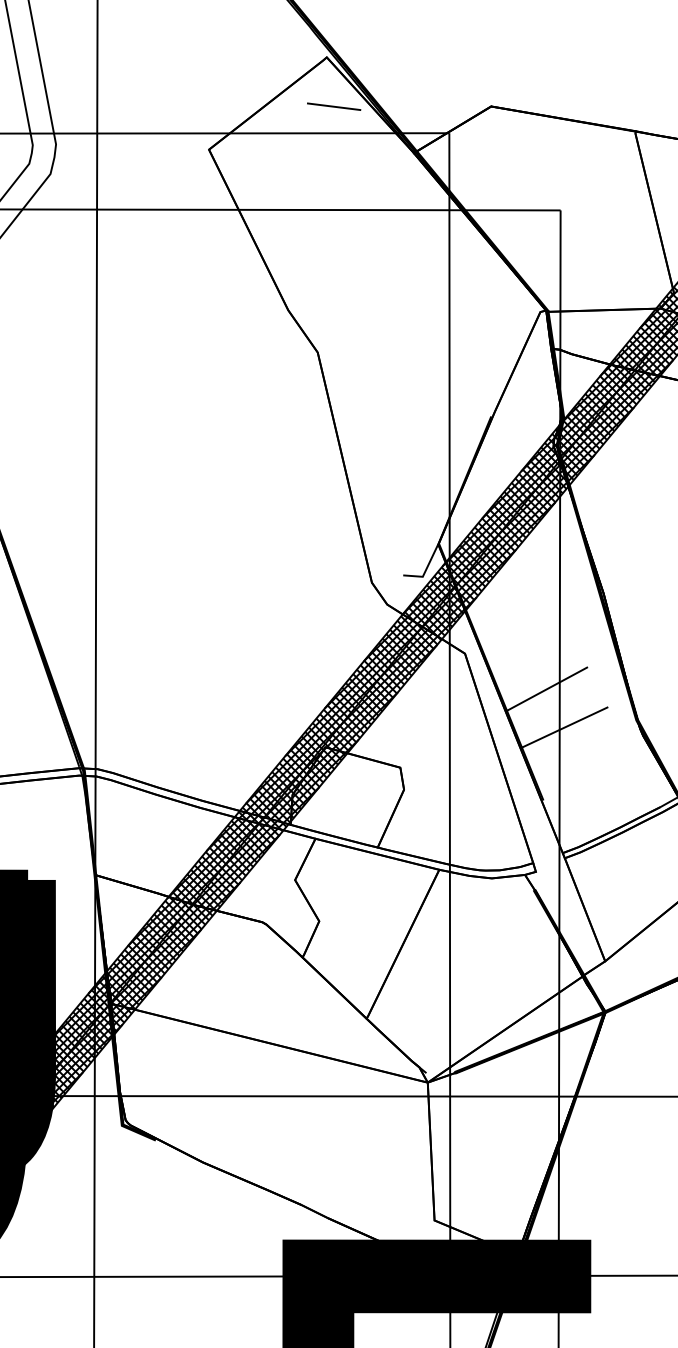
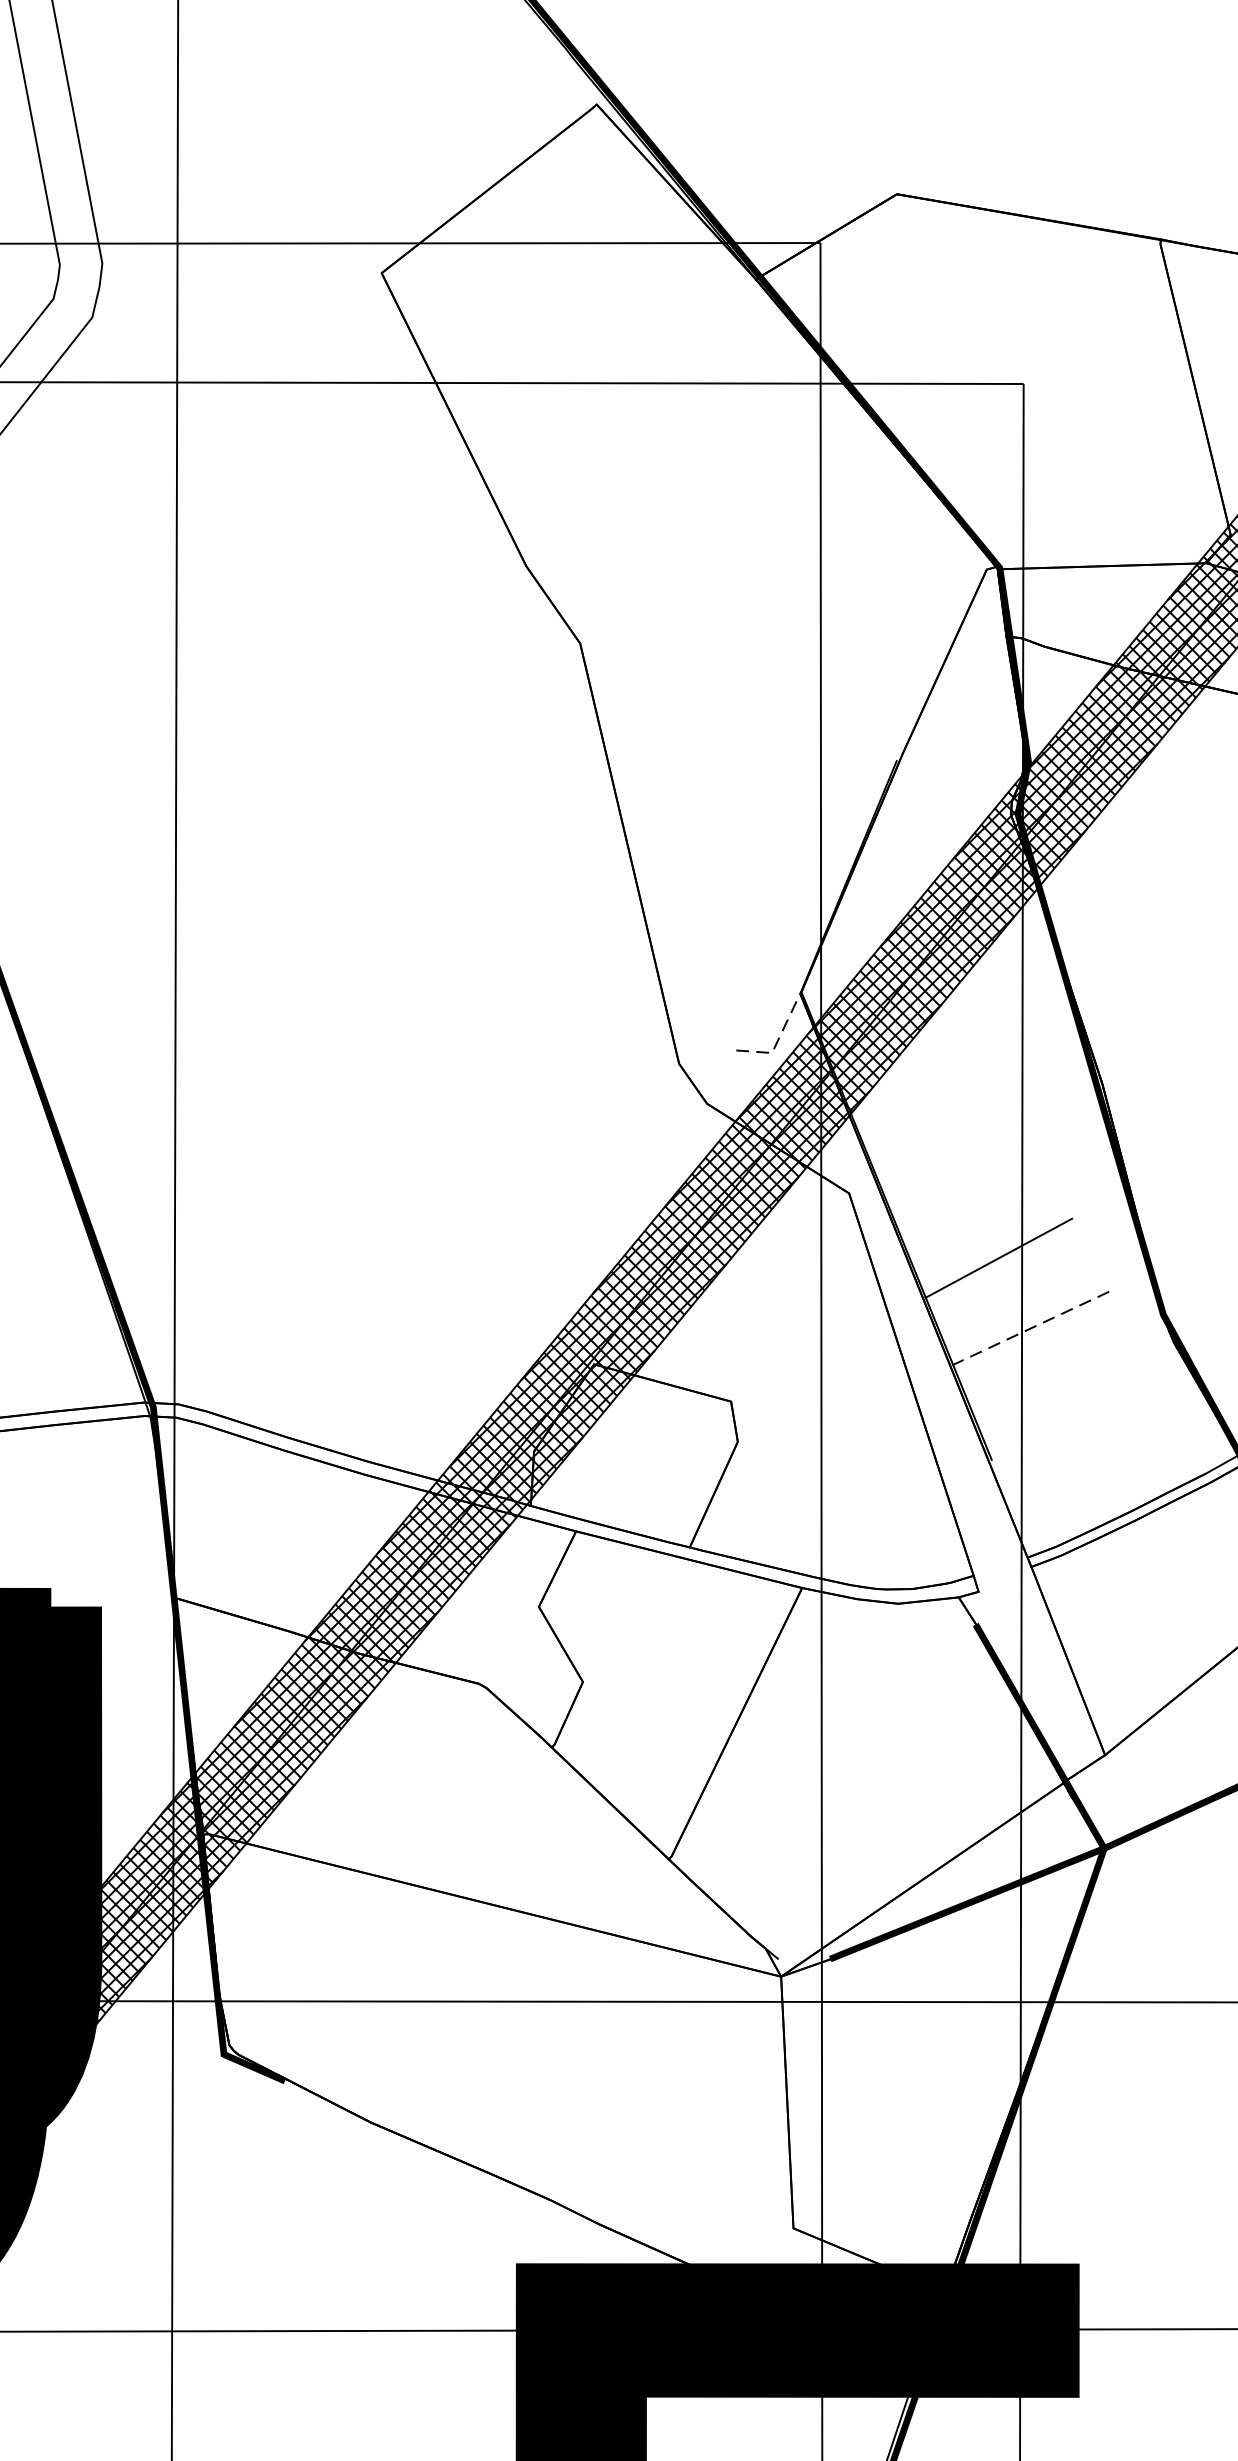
line: (334, 106) -> (610, 194), removed
line: (426, 568) -> (778, 1037), solid -> dashed
line: (564, 727) -> (1030, 1328), solid -> dashed

